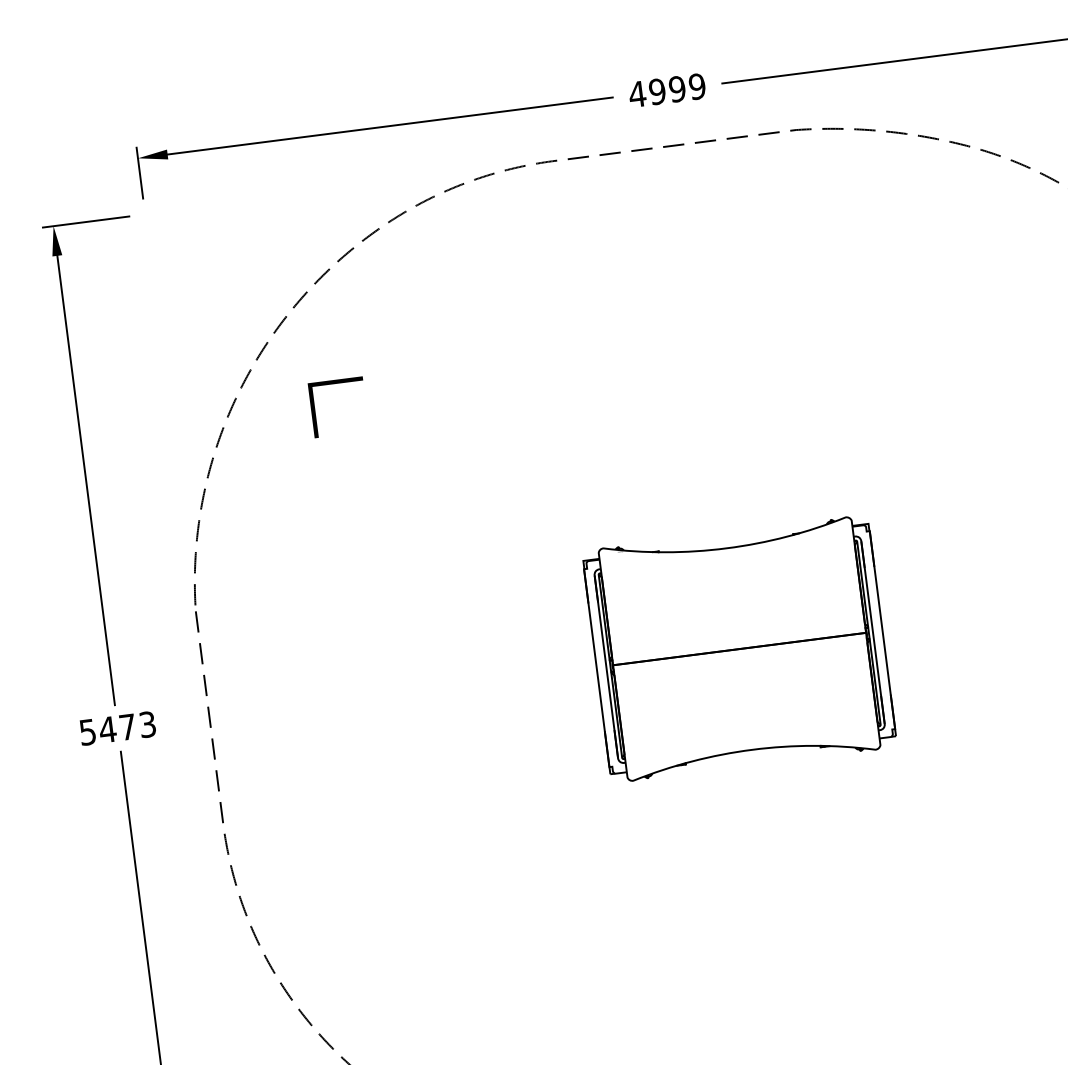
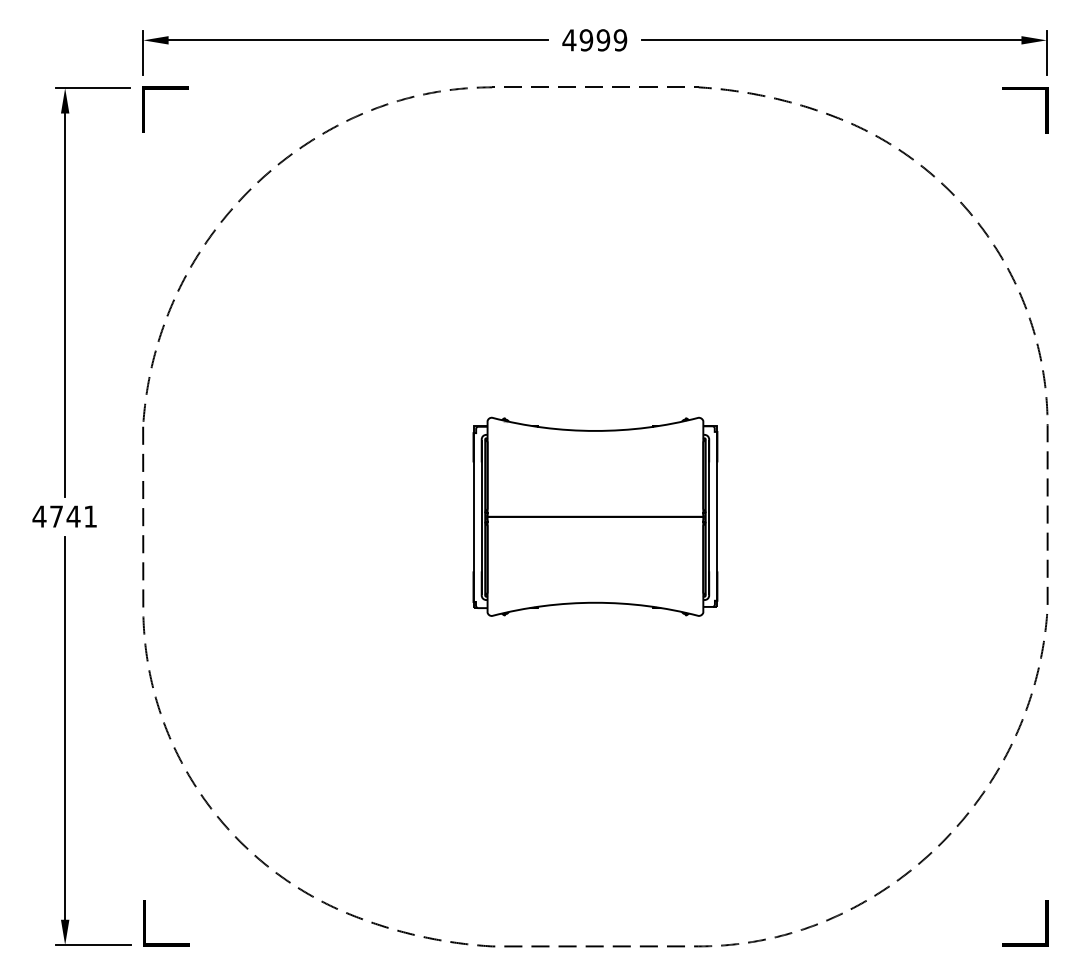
part: (336, 383) -> (165, 89), moved
text: (117, 728) -> (64, 516), 5473 -> 4741

